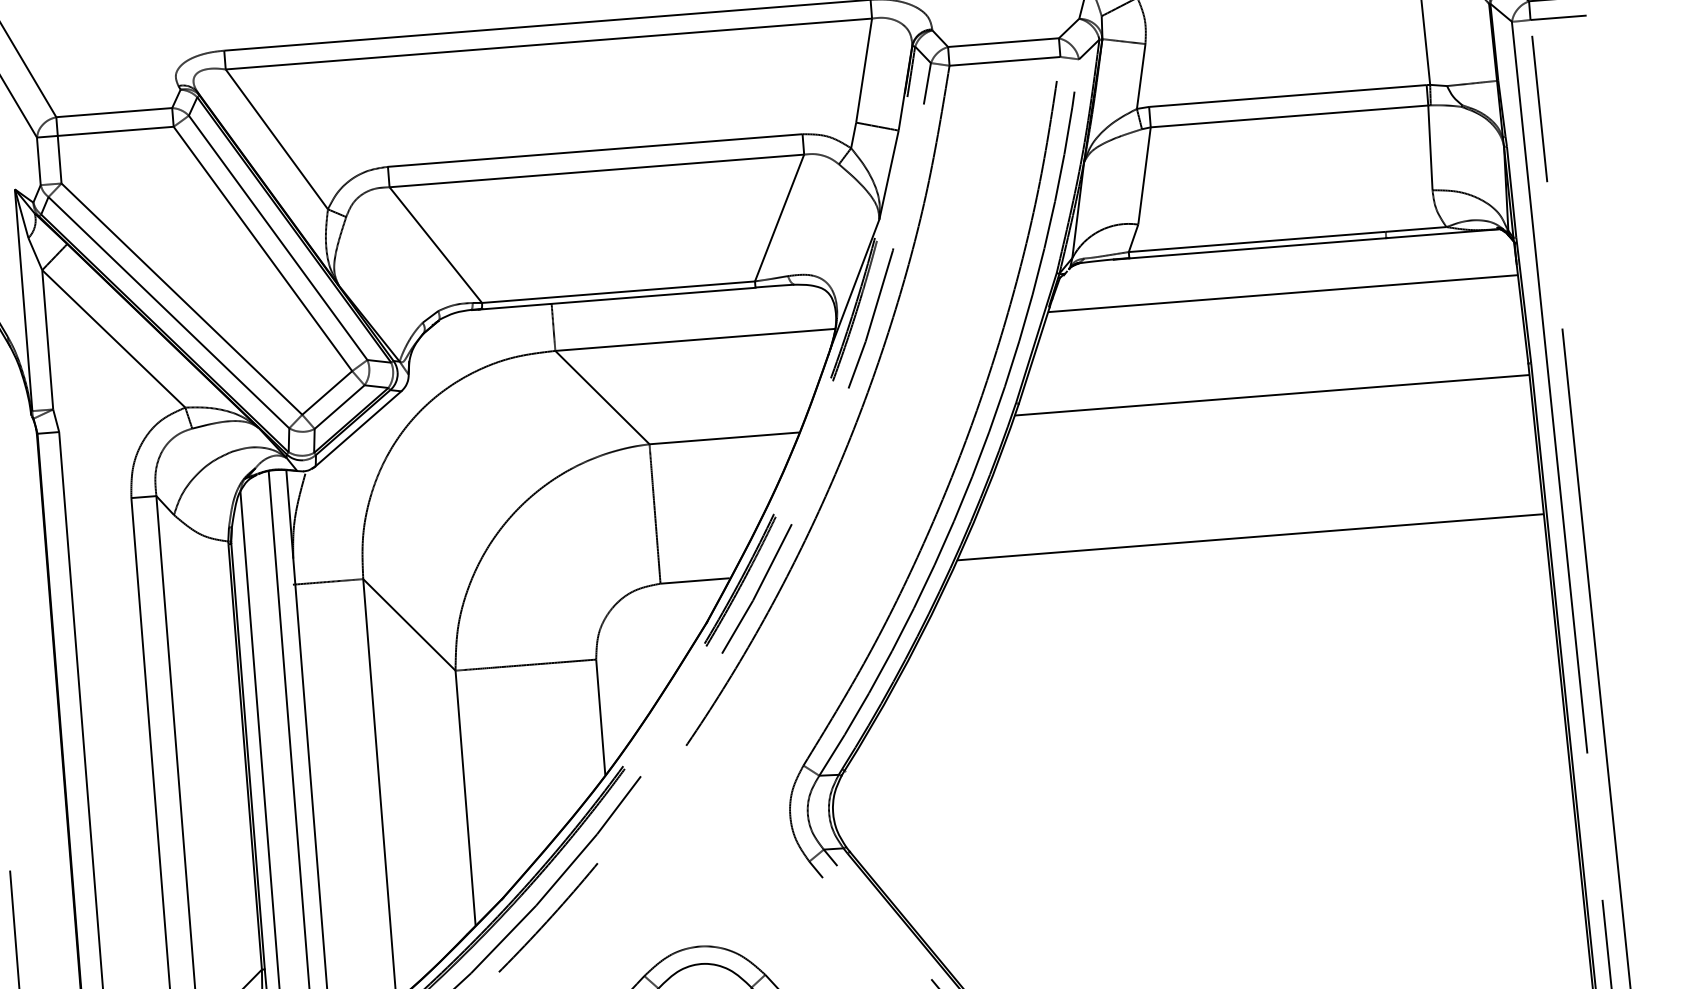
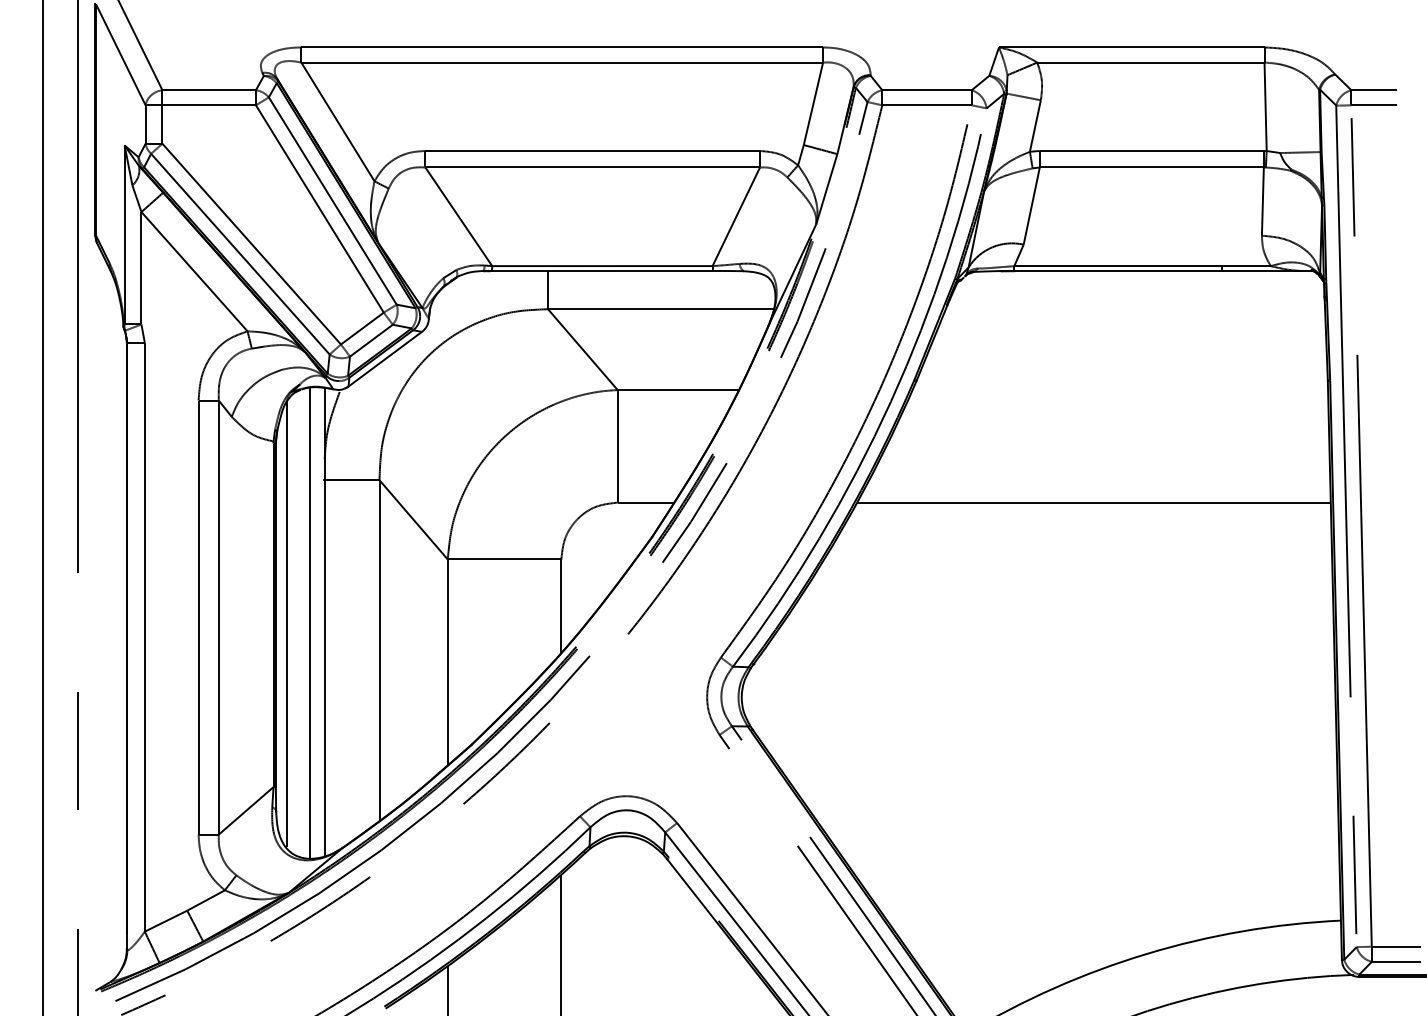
line: (1283, 293) -> (1135, 309), removed
line: (1272, 395) -> (1120, 390), removed

